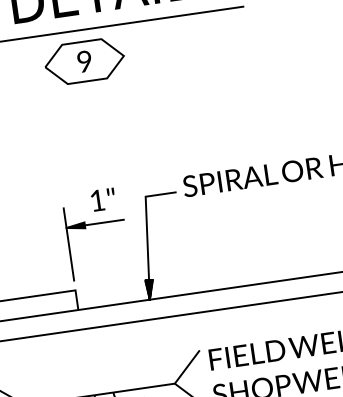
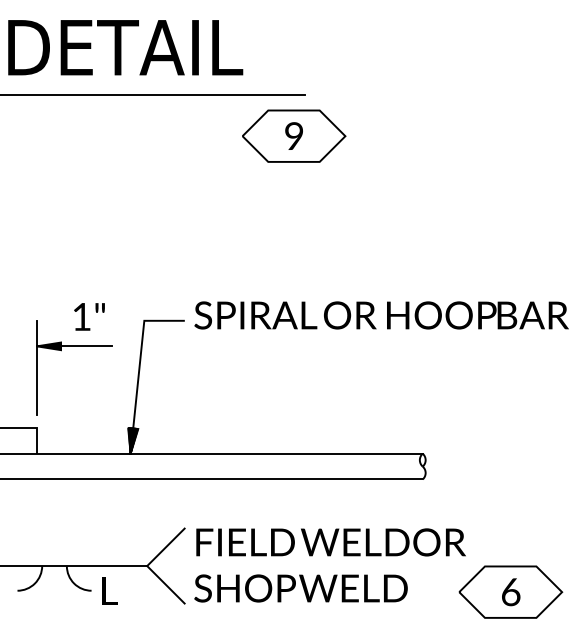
part: (84, 61) -> (294, 135), moved

